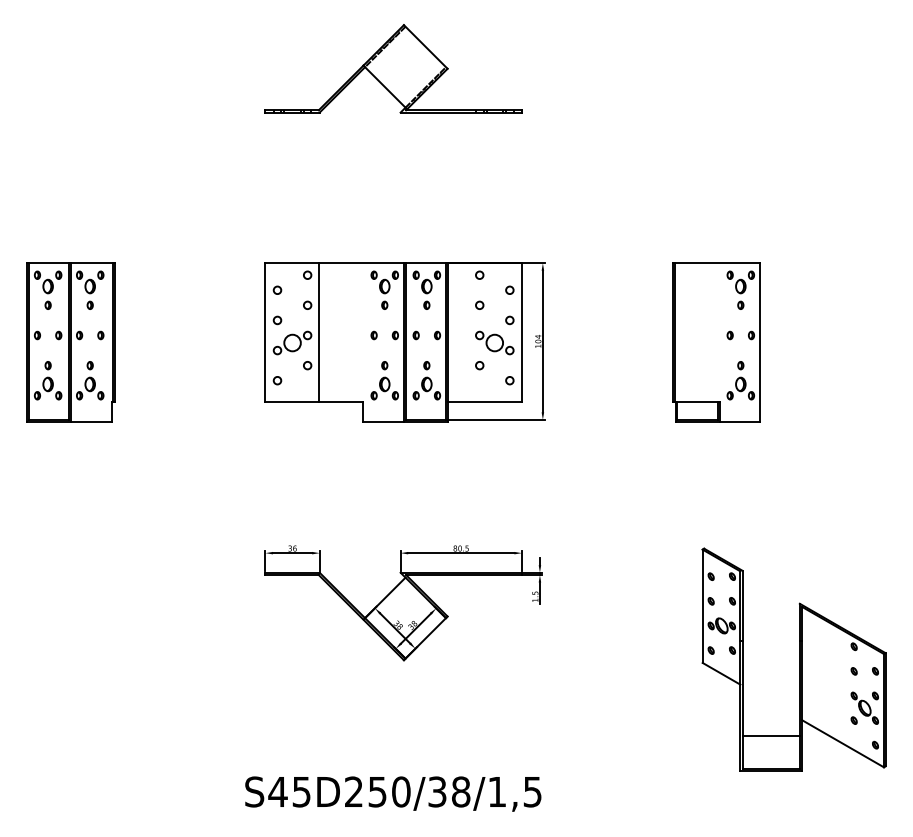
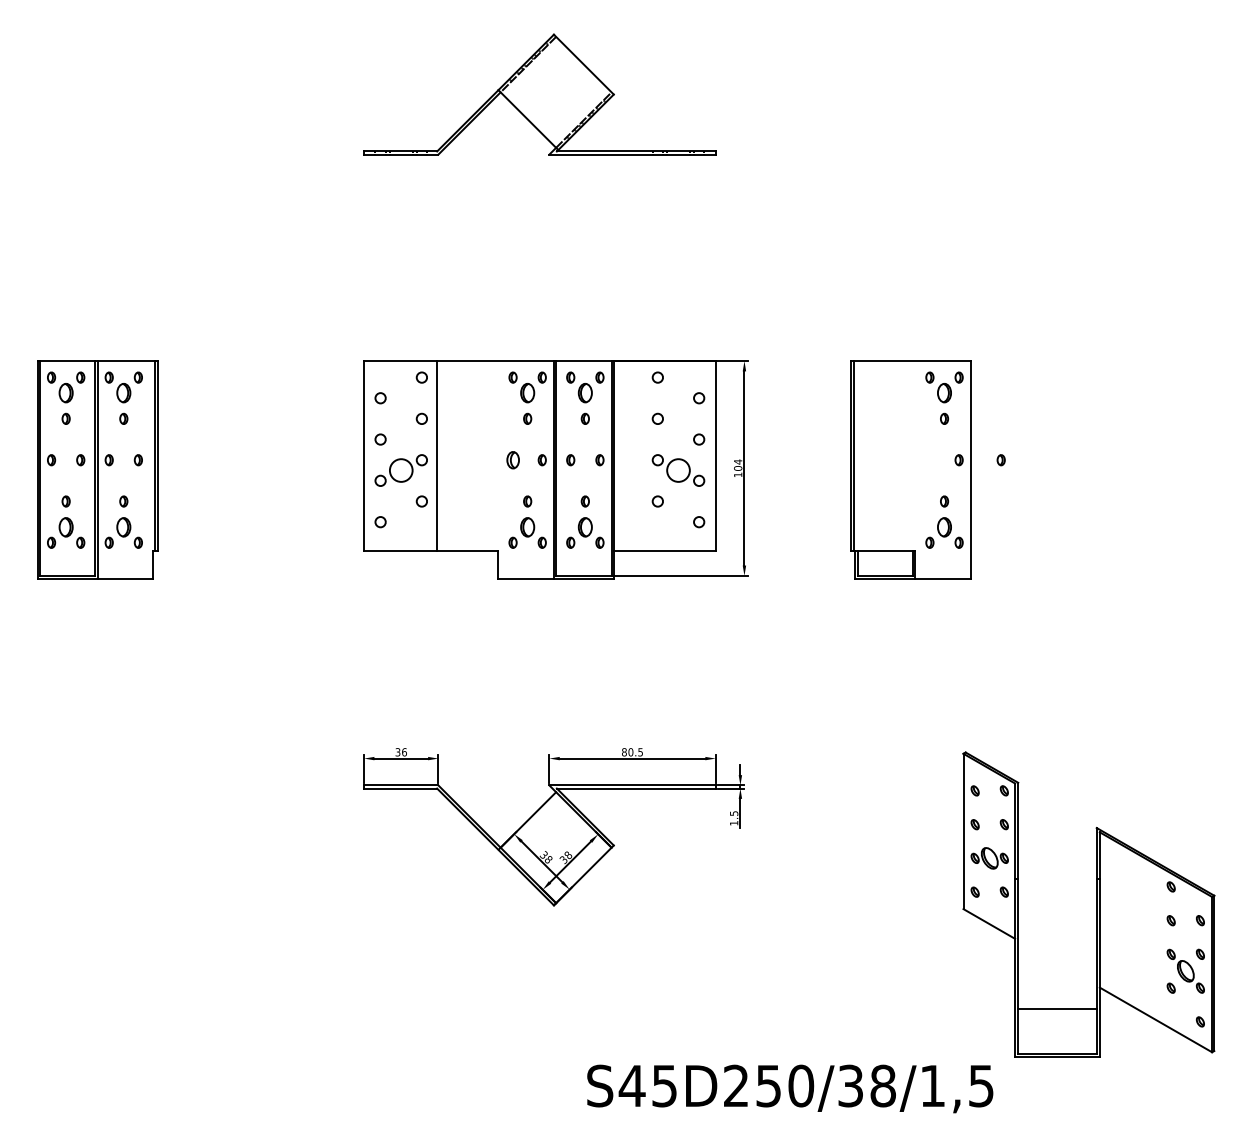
part: (373, 335) -> (512, 460), size x1.6
part: (716, 342) -> (911, 469), moved
text: (393, 793) -> (790, 1088), moved

